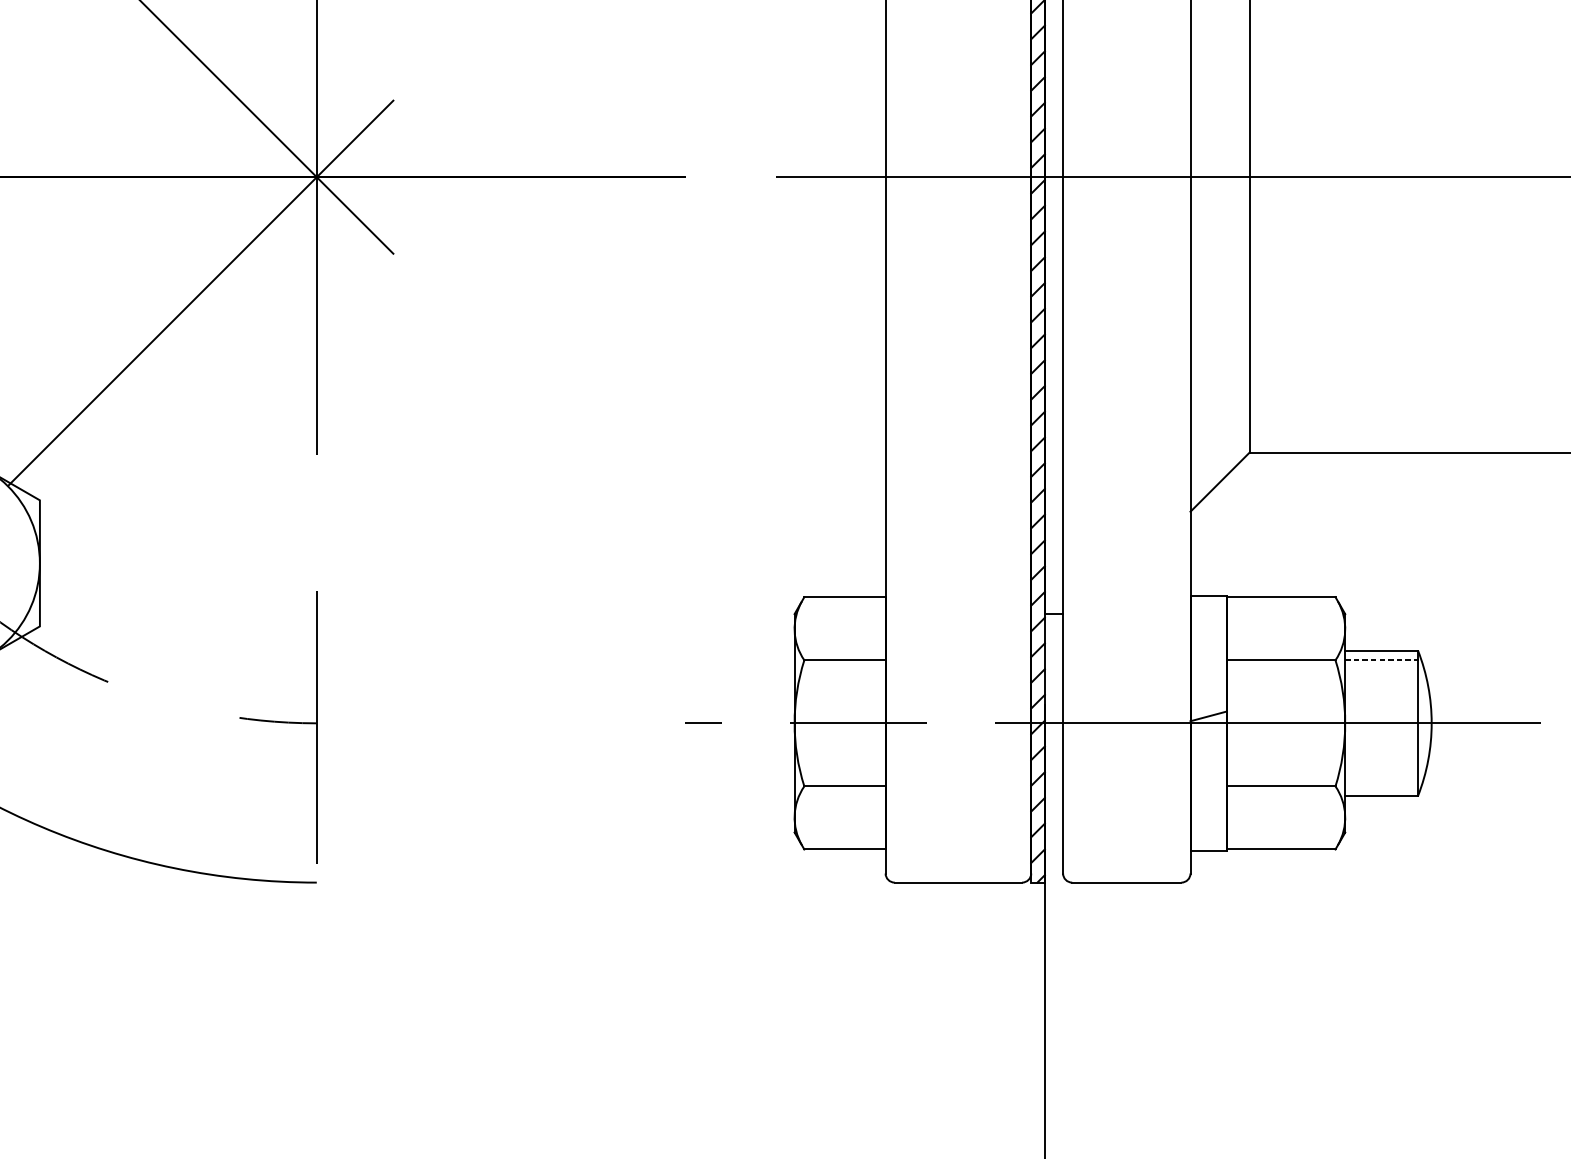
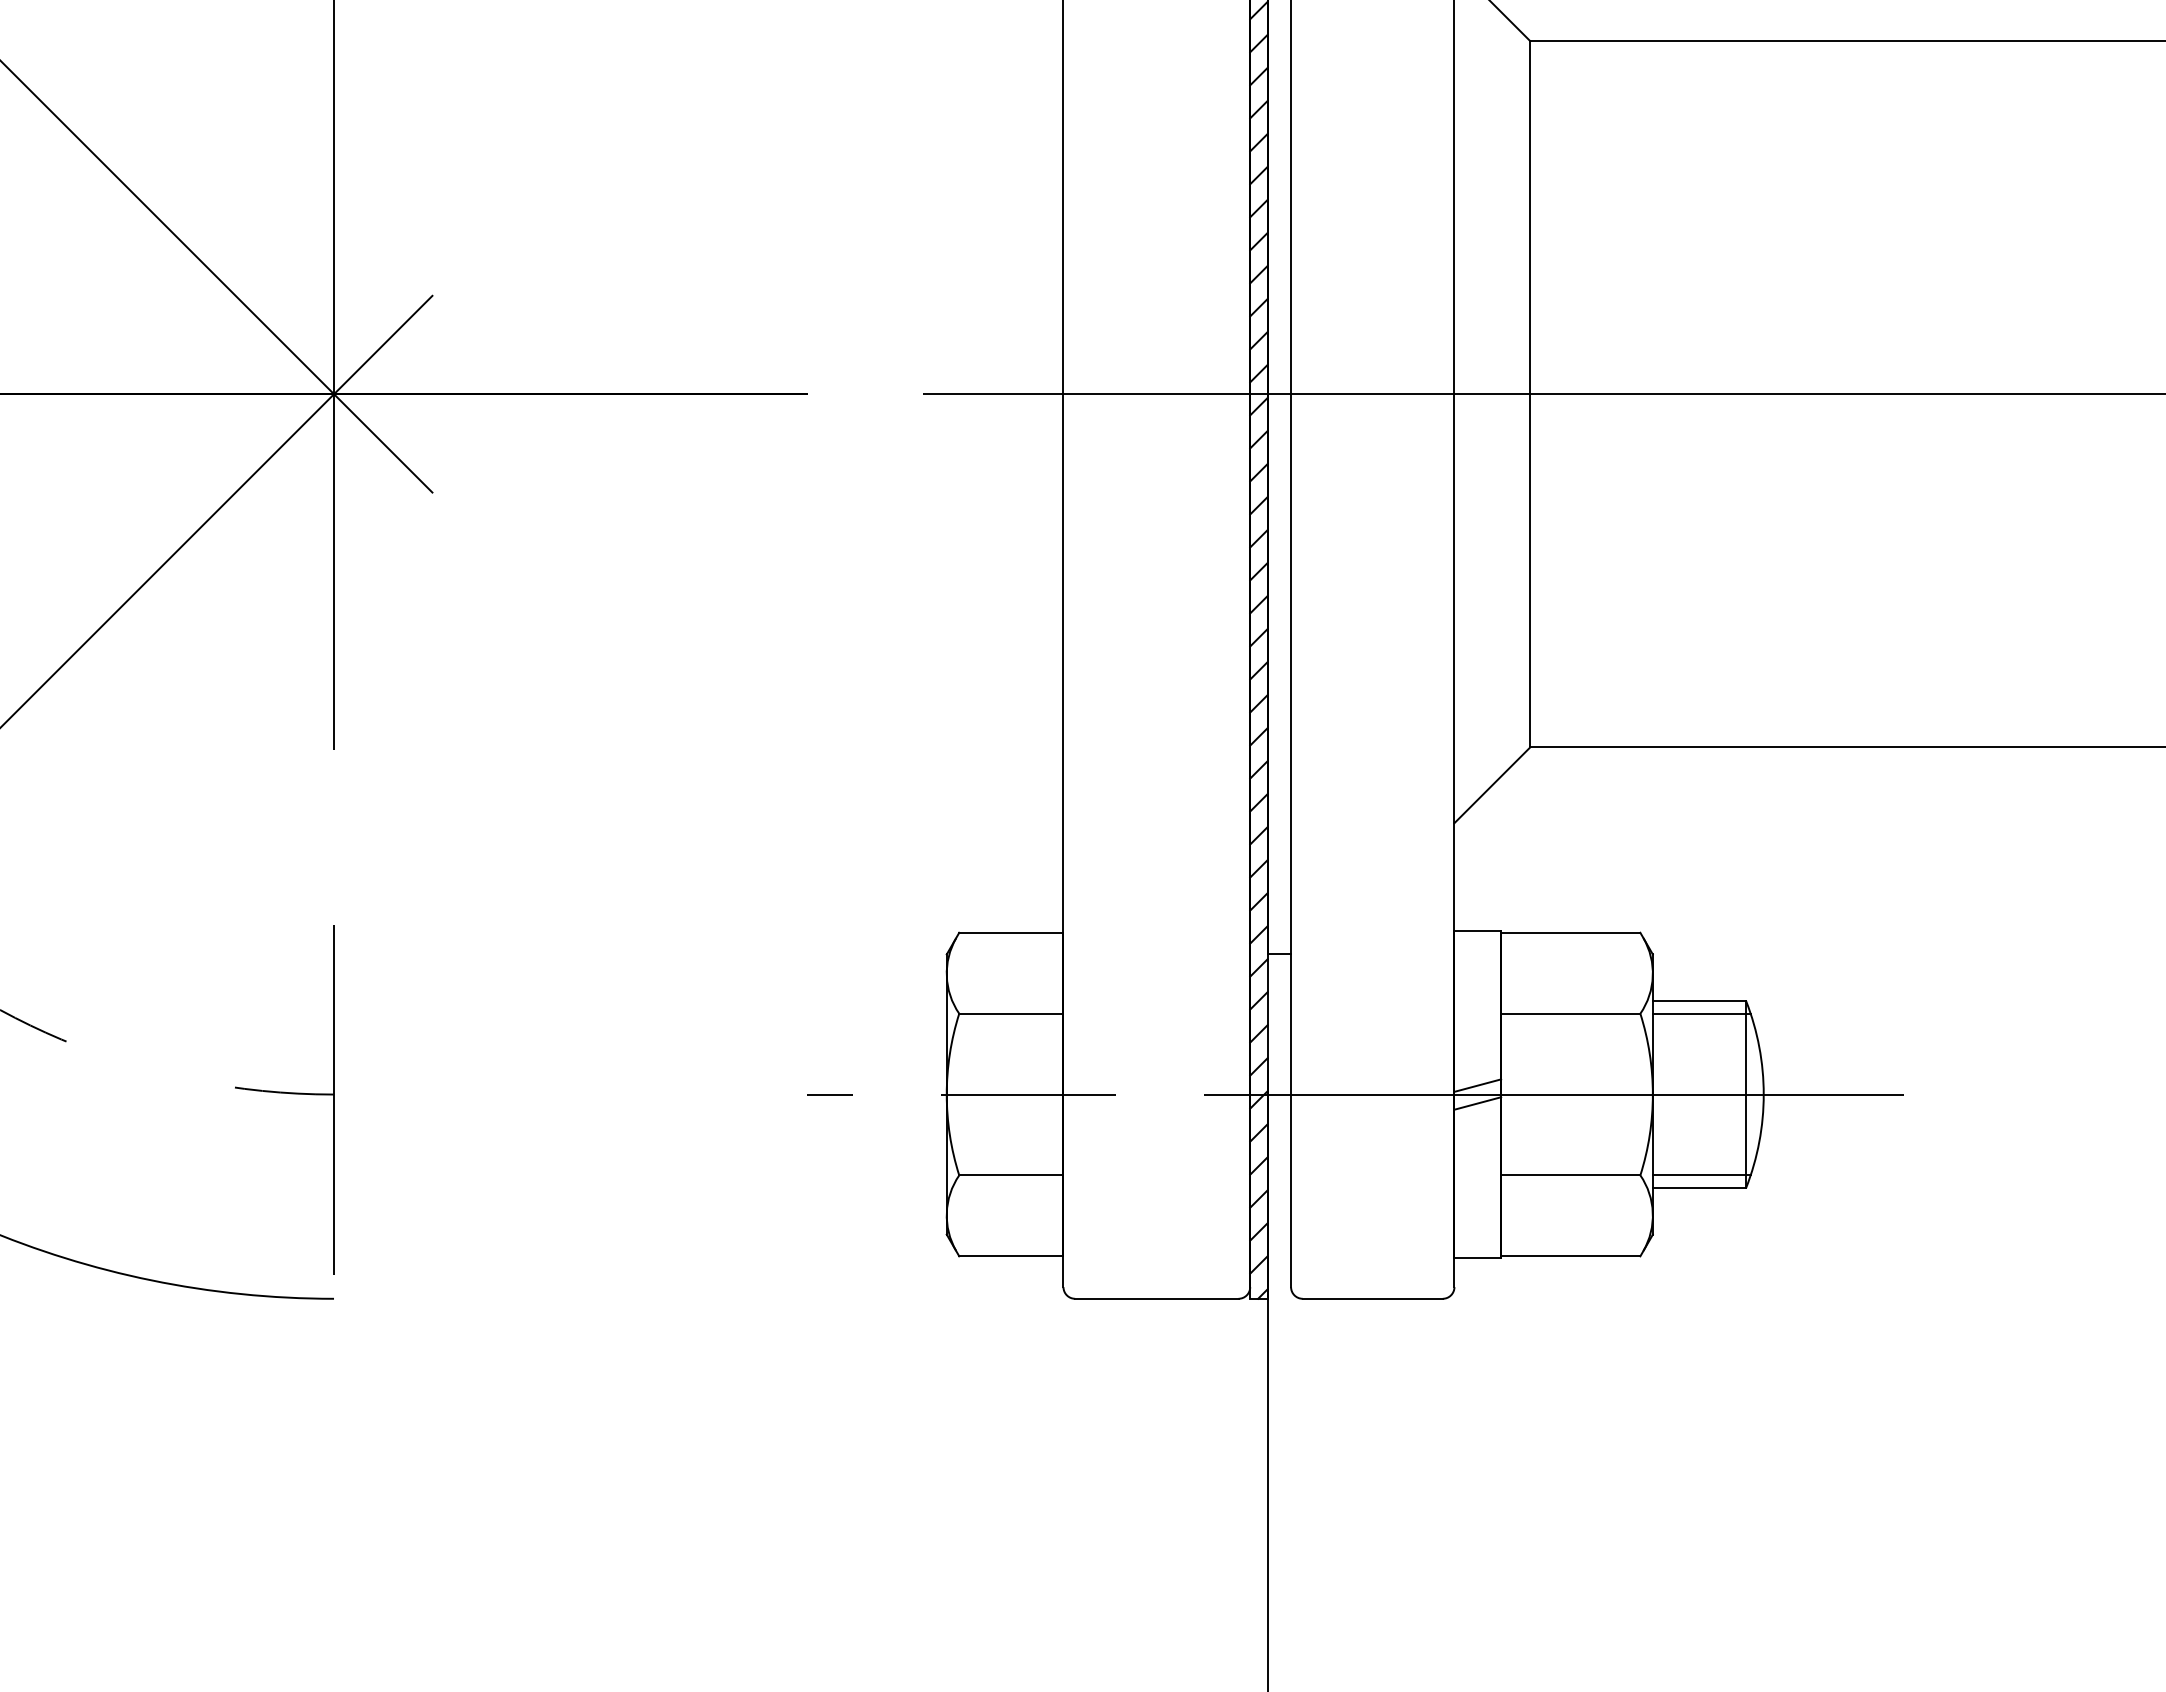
line: (1383, 660) -> (1701, 1013), dashed -> solid
line: (1208, 730) -> (1477, 1103), added
line: (1383, 786) -> (1701, 1175), added

